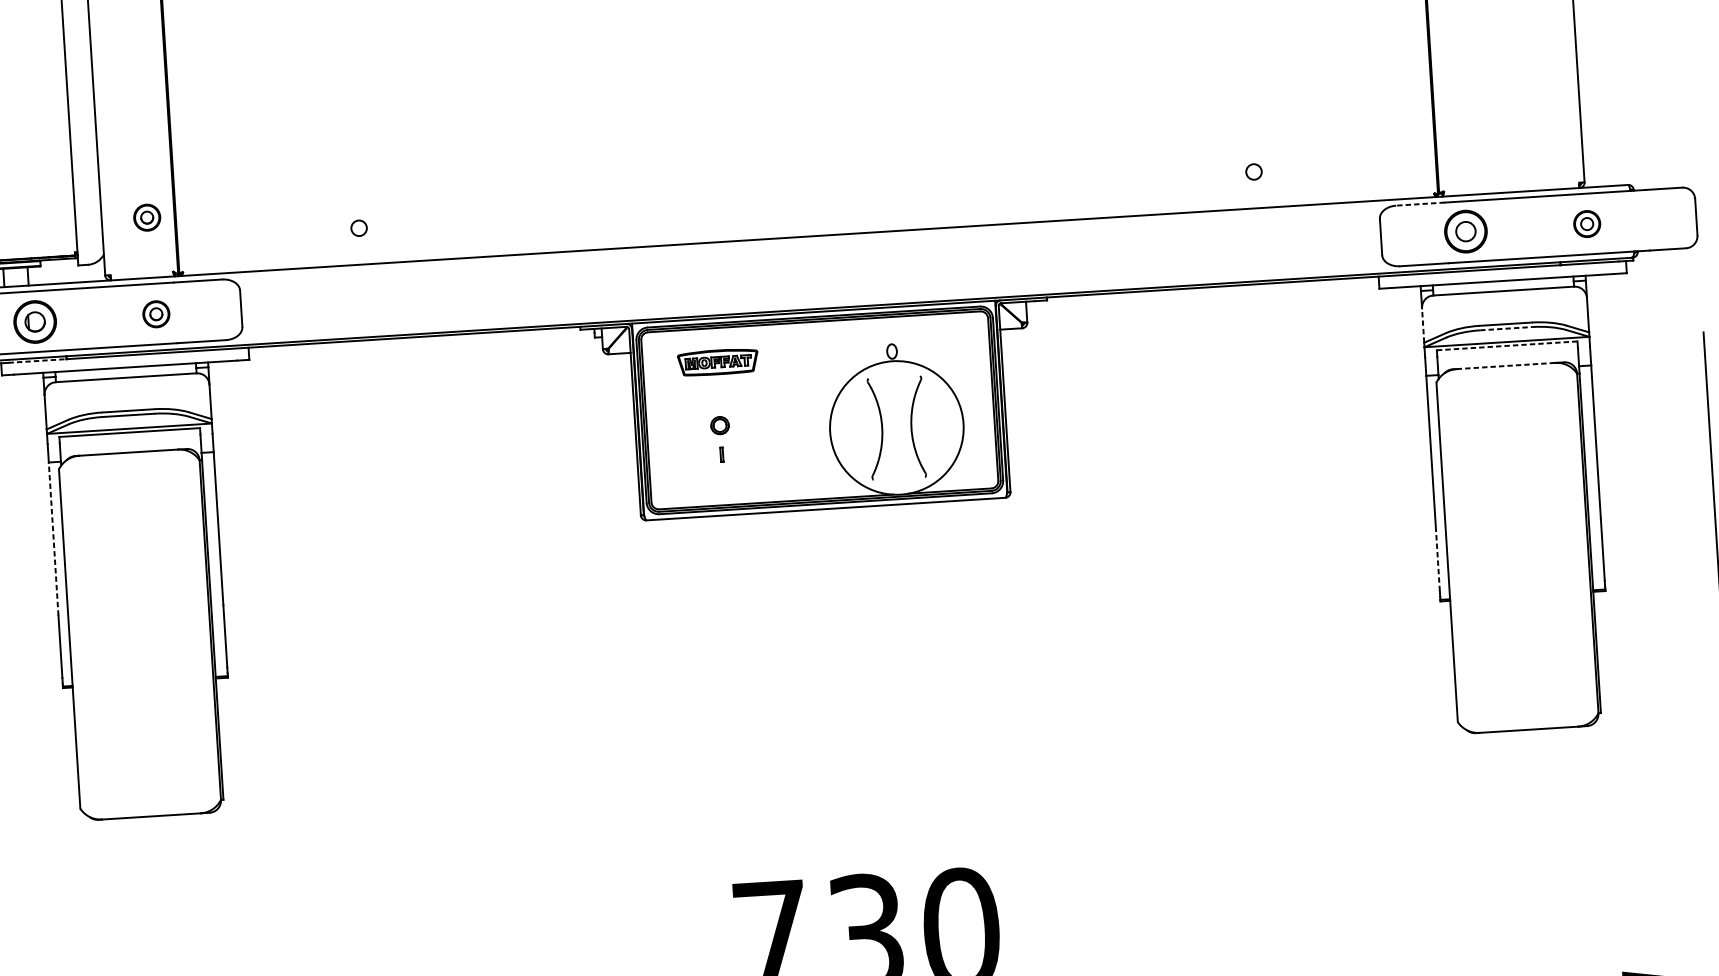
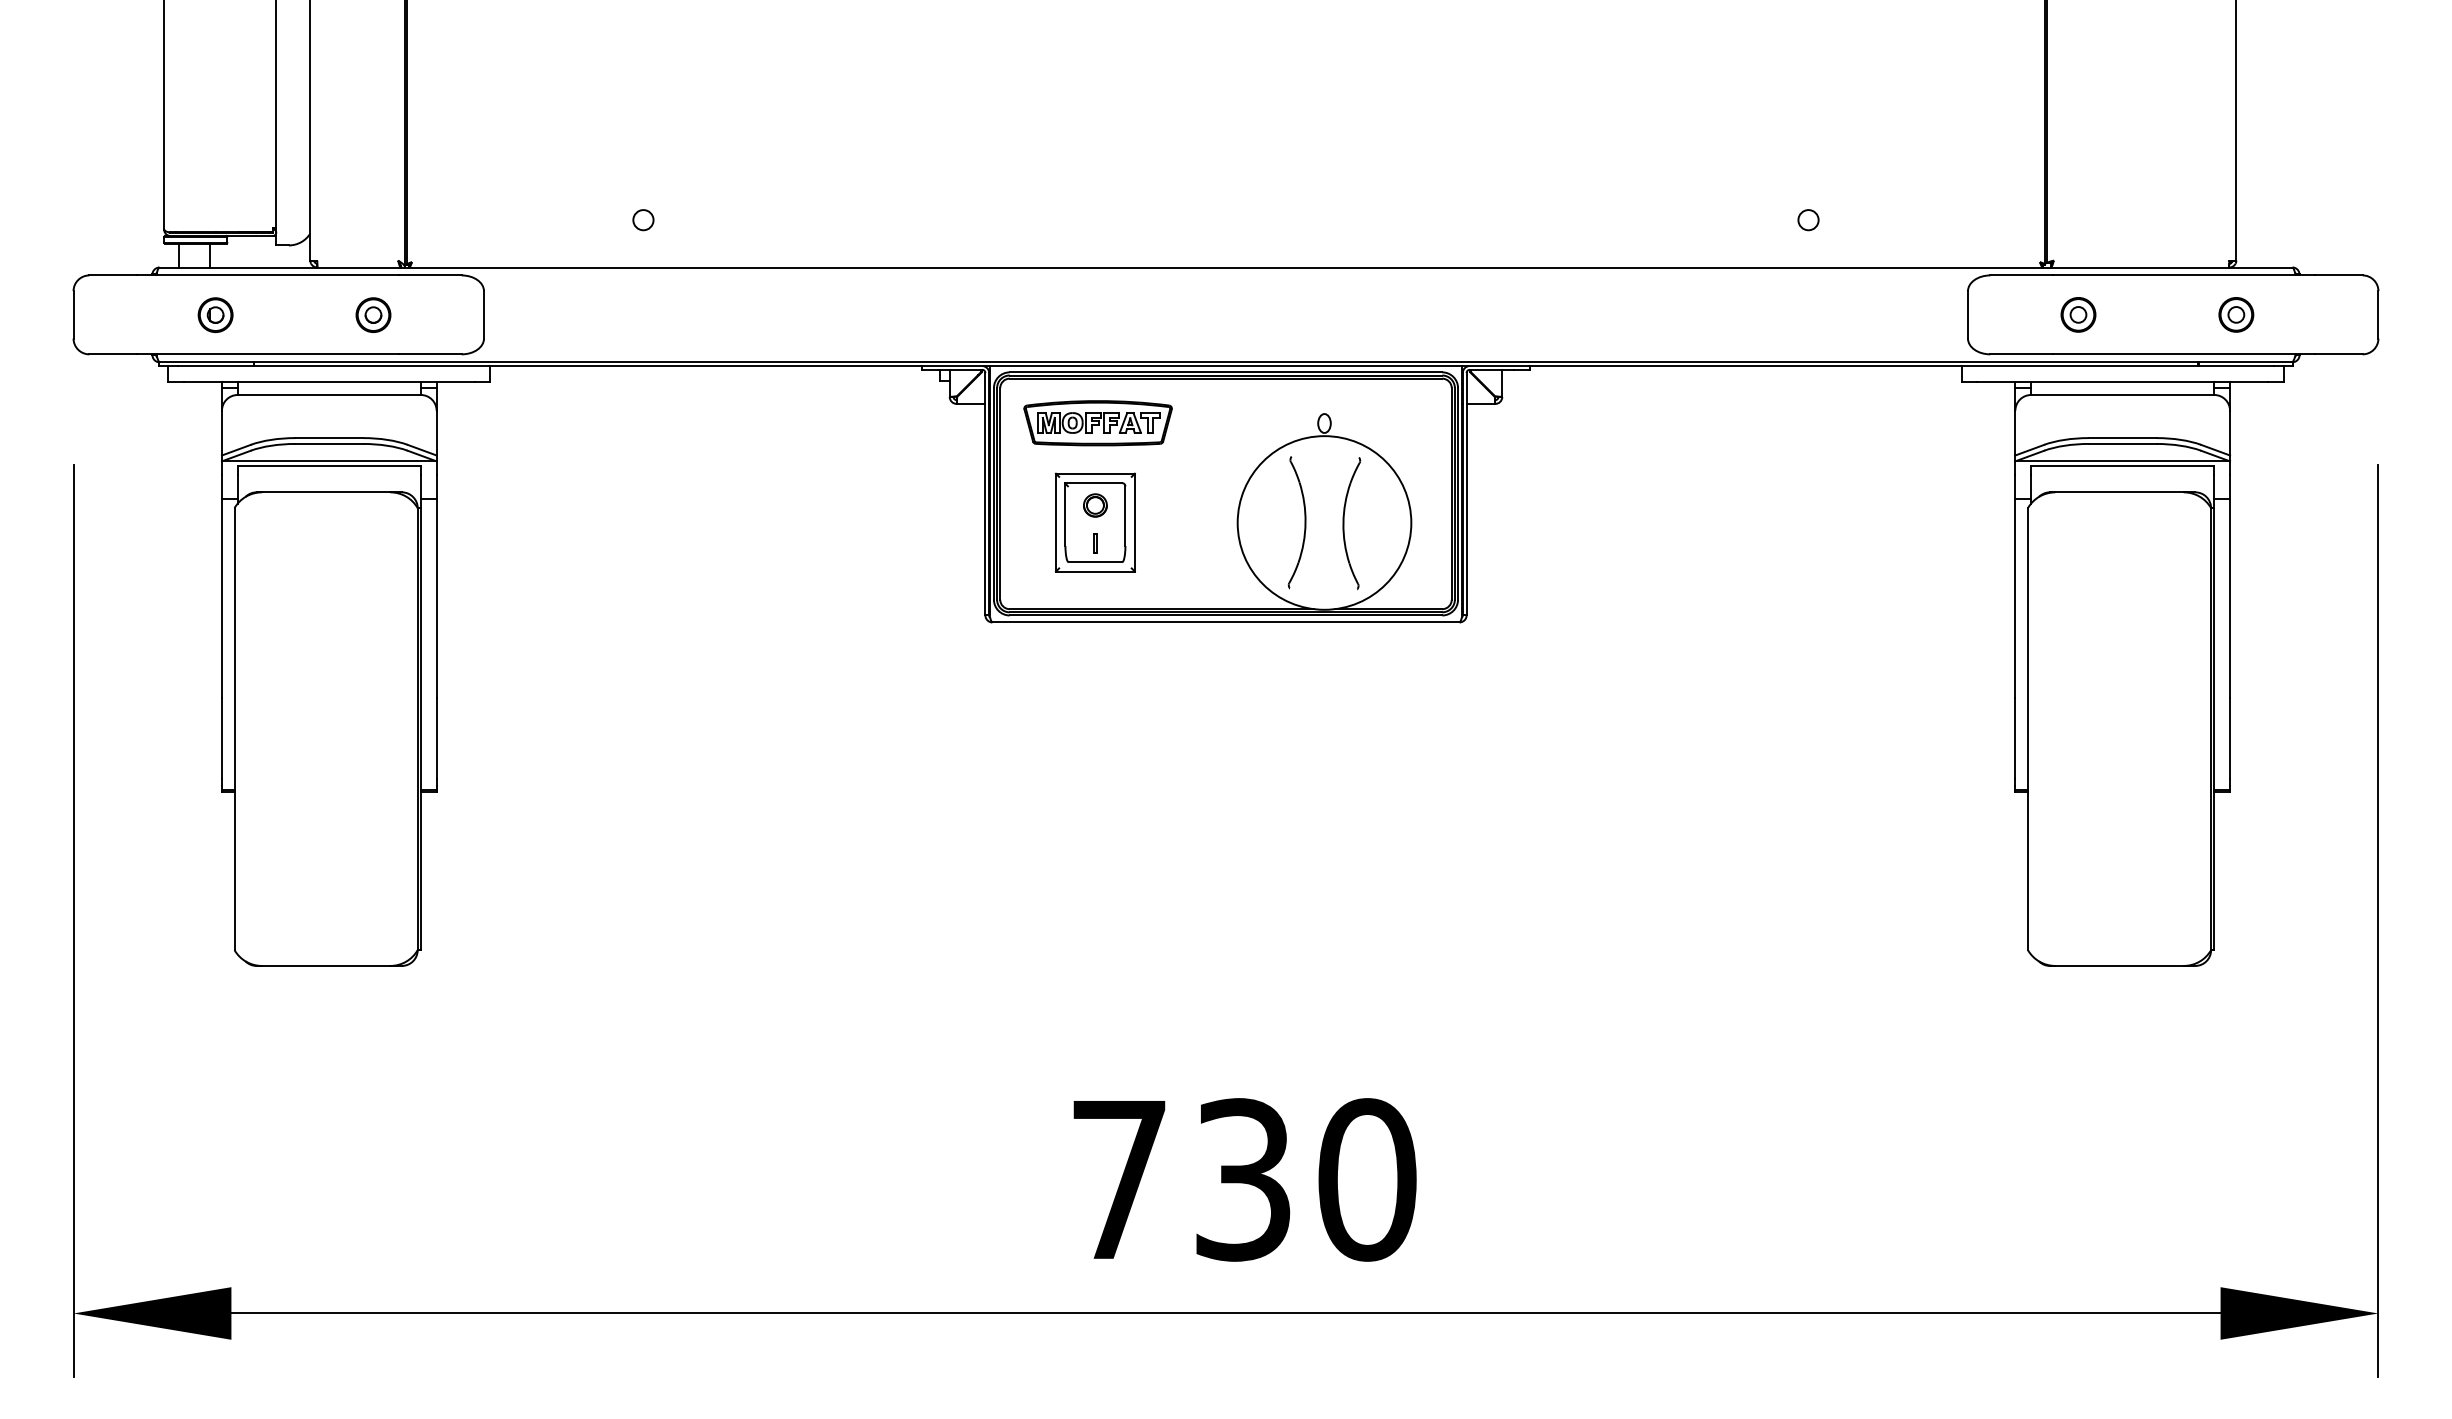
line: (1420, 204) -> (2021, 275), dashed -> solid
part: (147, 217) -> (369, 188), removed
part: (1465, 231) -> (2078, 314), size x0.62
part: (34, 321) -> (215, 314), size x0.62
line: (1423, 325) -> (2015, 432), dashed -> solid
line: (1505, 328) -> (2122, 443), dashed -> solid
line: (1507, 346) -> (2122, 466), dashed -> solid
line: (37, 361) -> (215, 366), dashed -> solid
part: (717, 362) -> (1097, 423), size x1.43
line: (1506, 366) -> (2120, 492), dashed -> solid
part: (720, 438) -> (1094, 522), added
line: (53, 539) -> (221, 598), dashed -> solid
line: (1437, 559) -> (2015, 737), dashed -> solid

